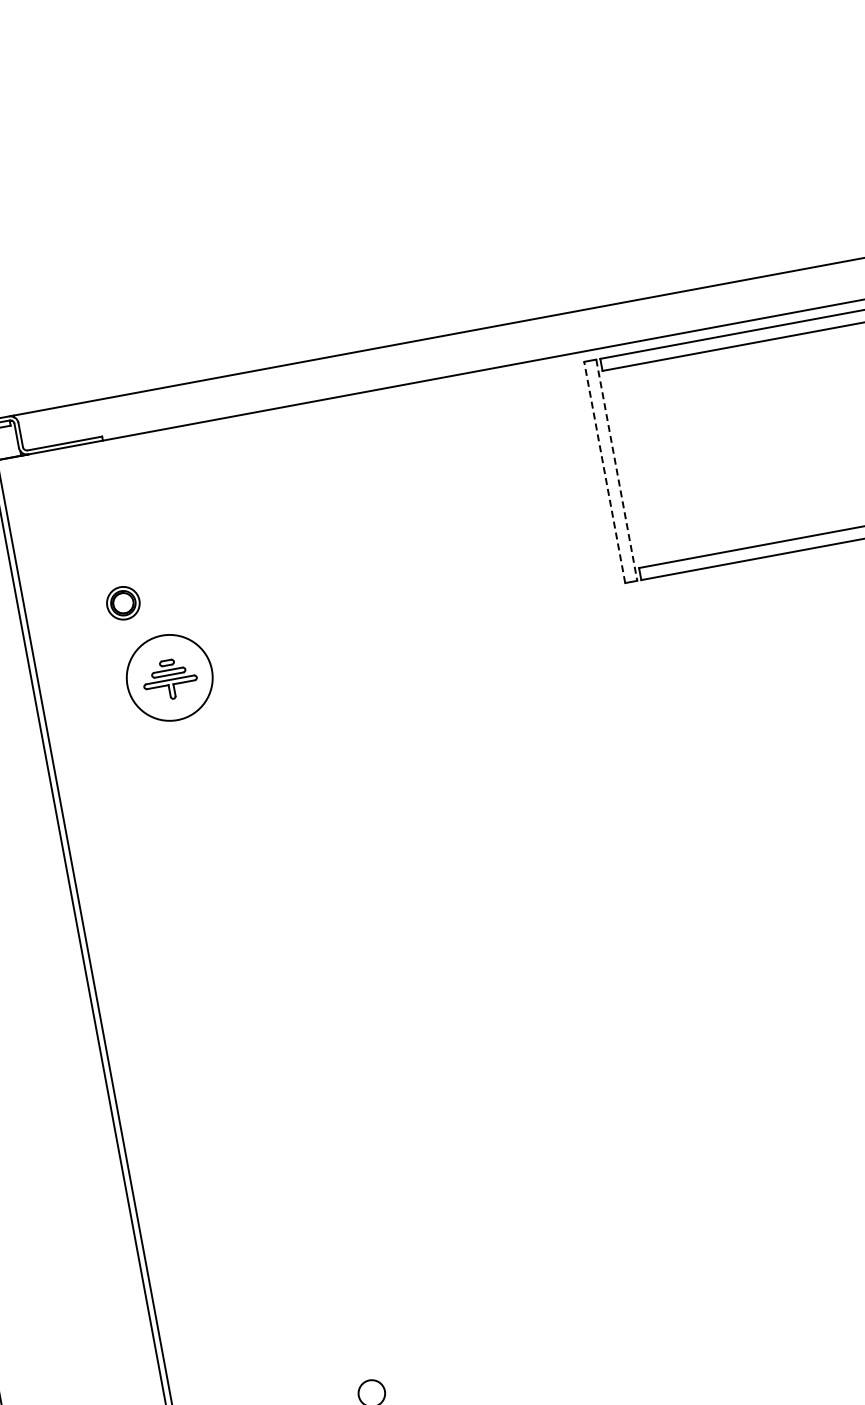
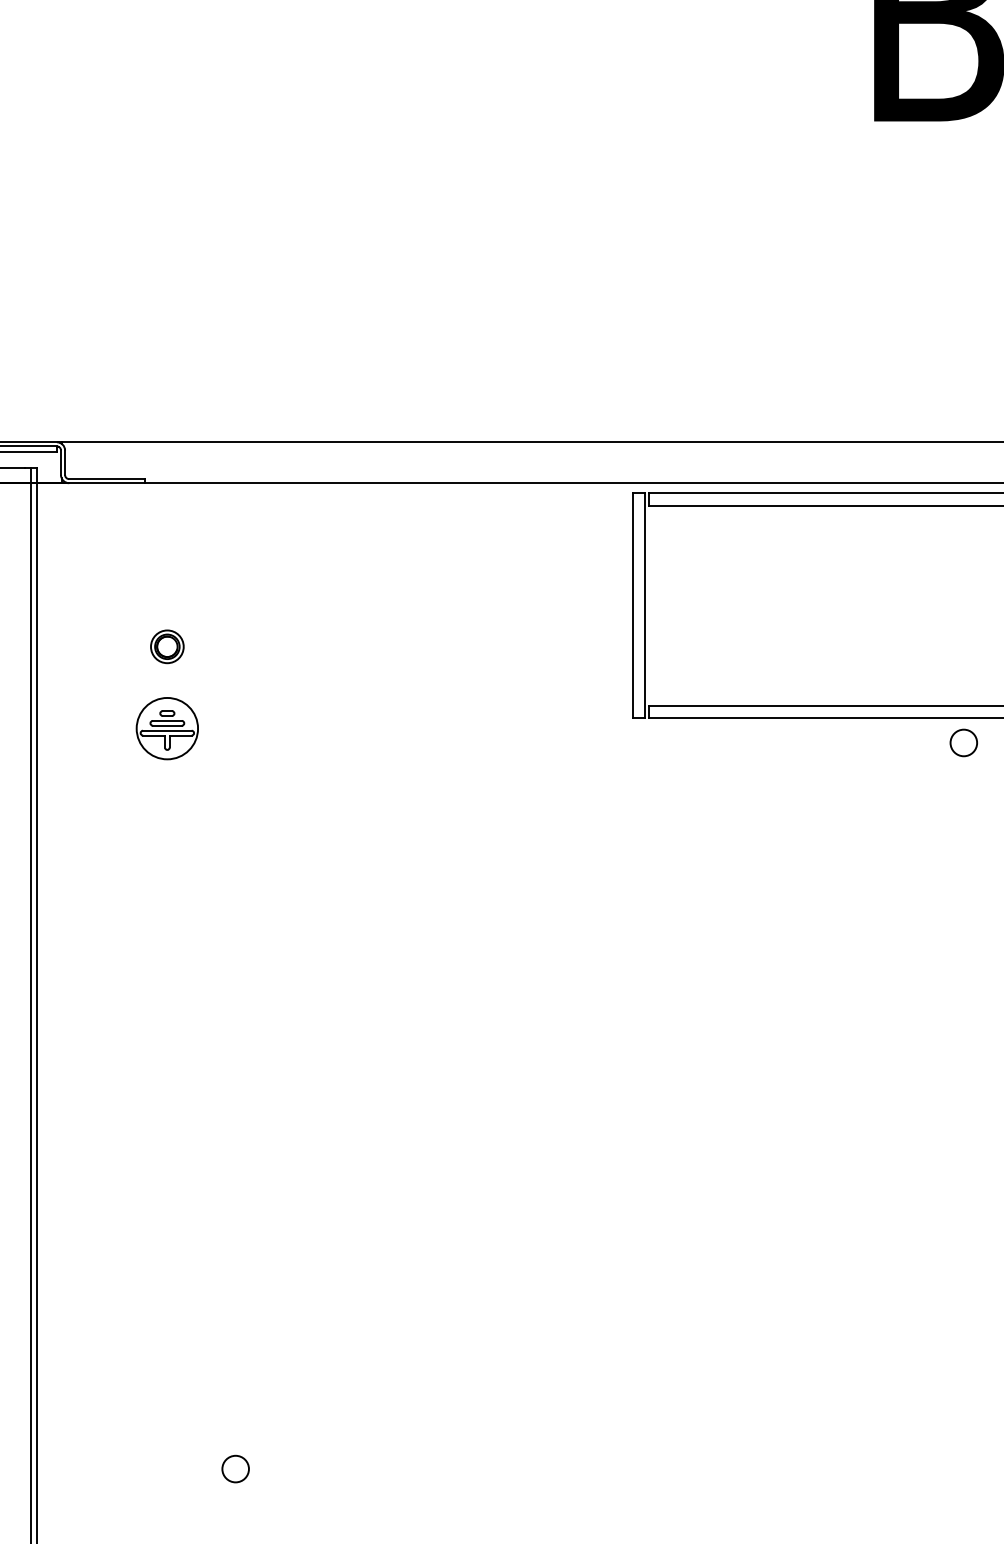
line: (616, 470) -> (644, 606), dashed -> solid
line: (604, 472) -> (632, 605), dashed -> solid
part: (123, 602) -> (167, 646), moved
circle: (169, 677) -> (167, 728), size x0.71

